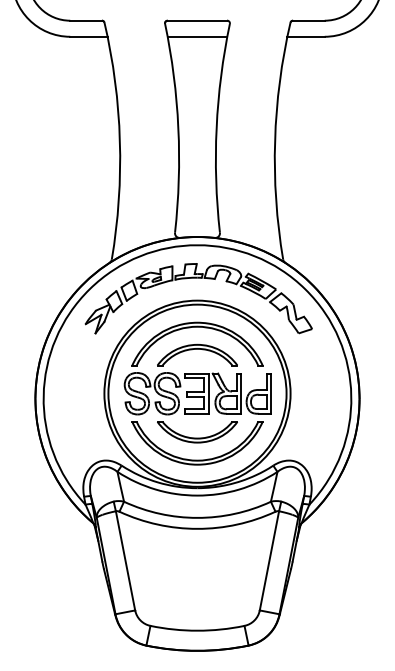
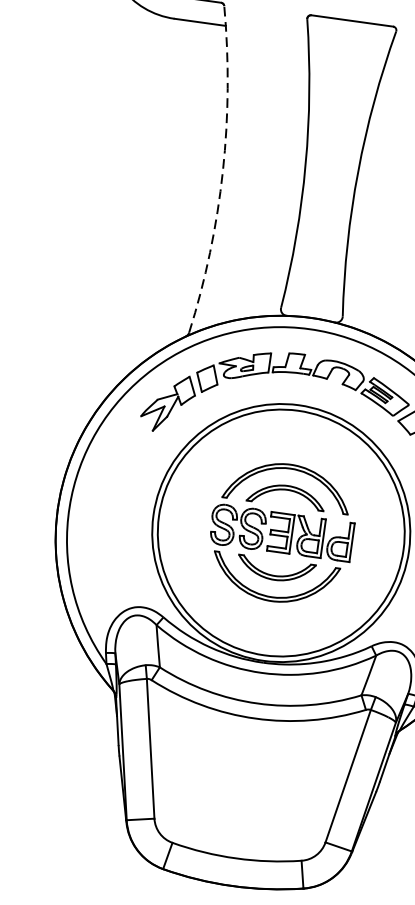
line: (197, 36) -> (349, 42), removed
arc: (119, 140) -> (222, 170), solid -> dashed
part: (197, 393) -> (281, 532), size x0.7

